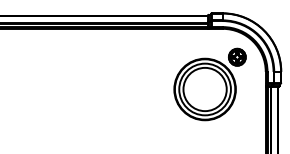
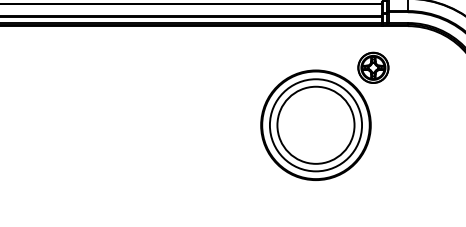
part: (209, 84) -> (323, 116), moved

